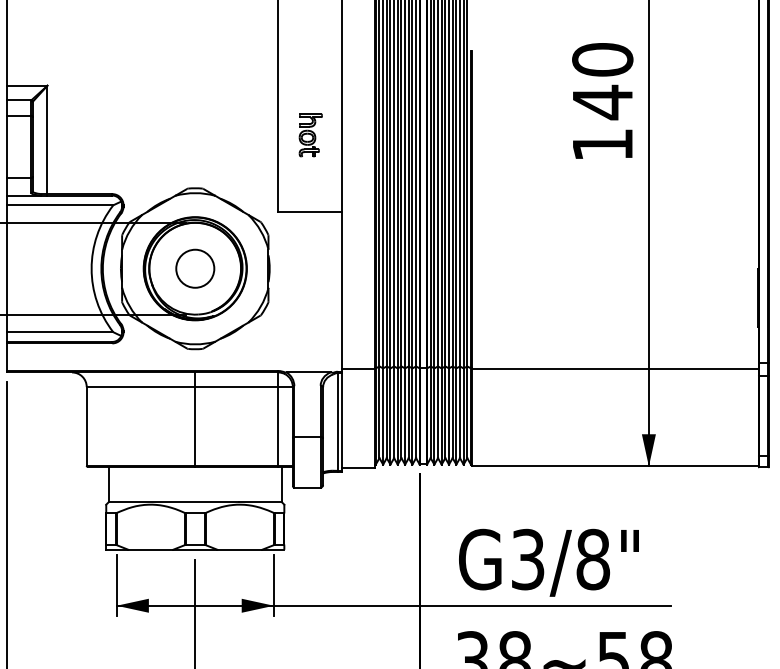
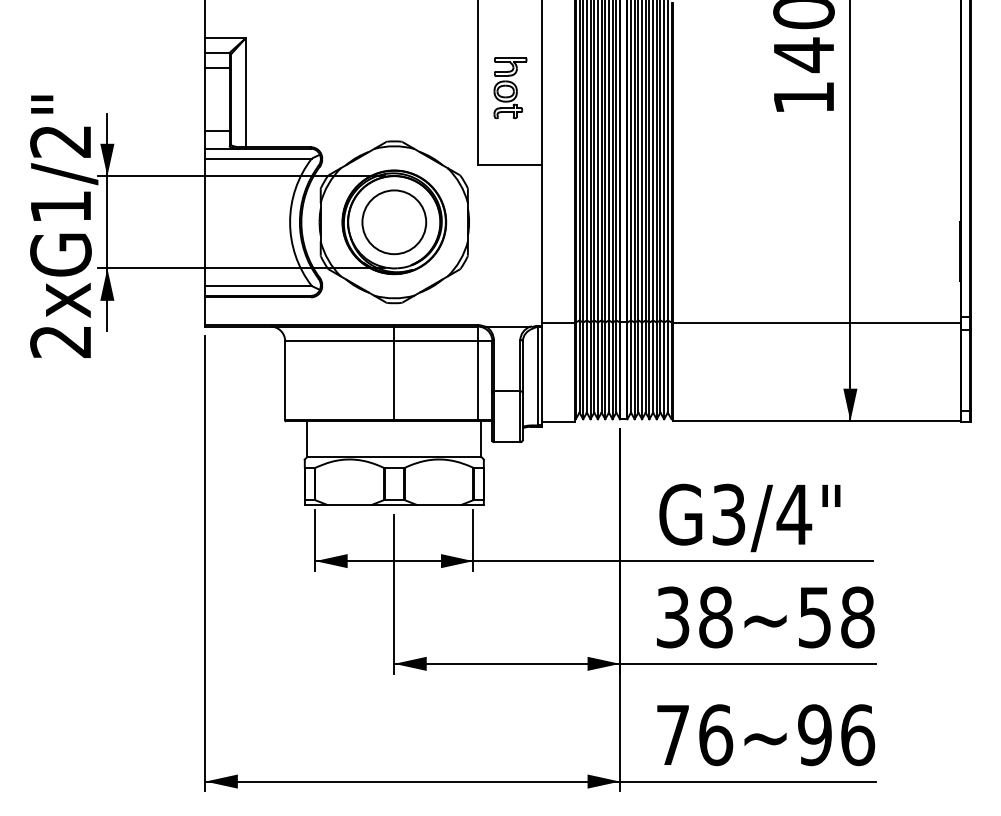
part: (310, 135) -> (510, 88), size x1.43
circle: (195, 268) -> (394, 222), size x1.67
text: (593, 559) -> (794, 514), G3/8" -> G3/4"

